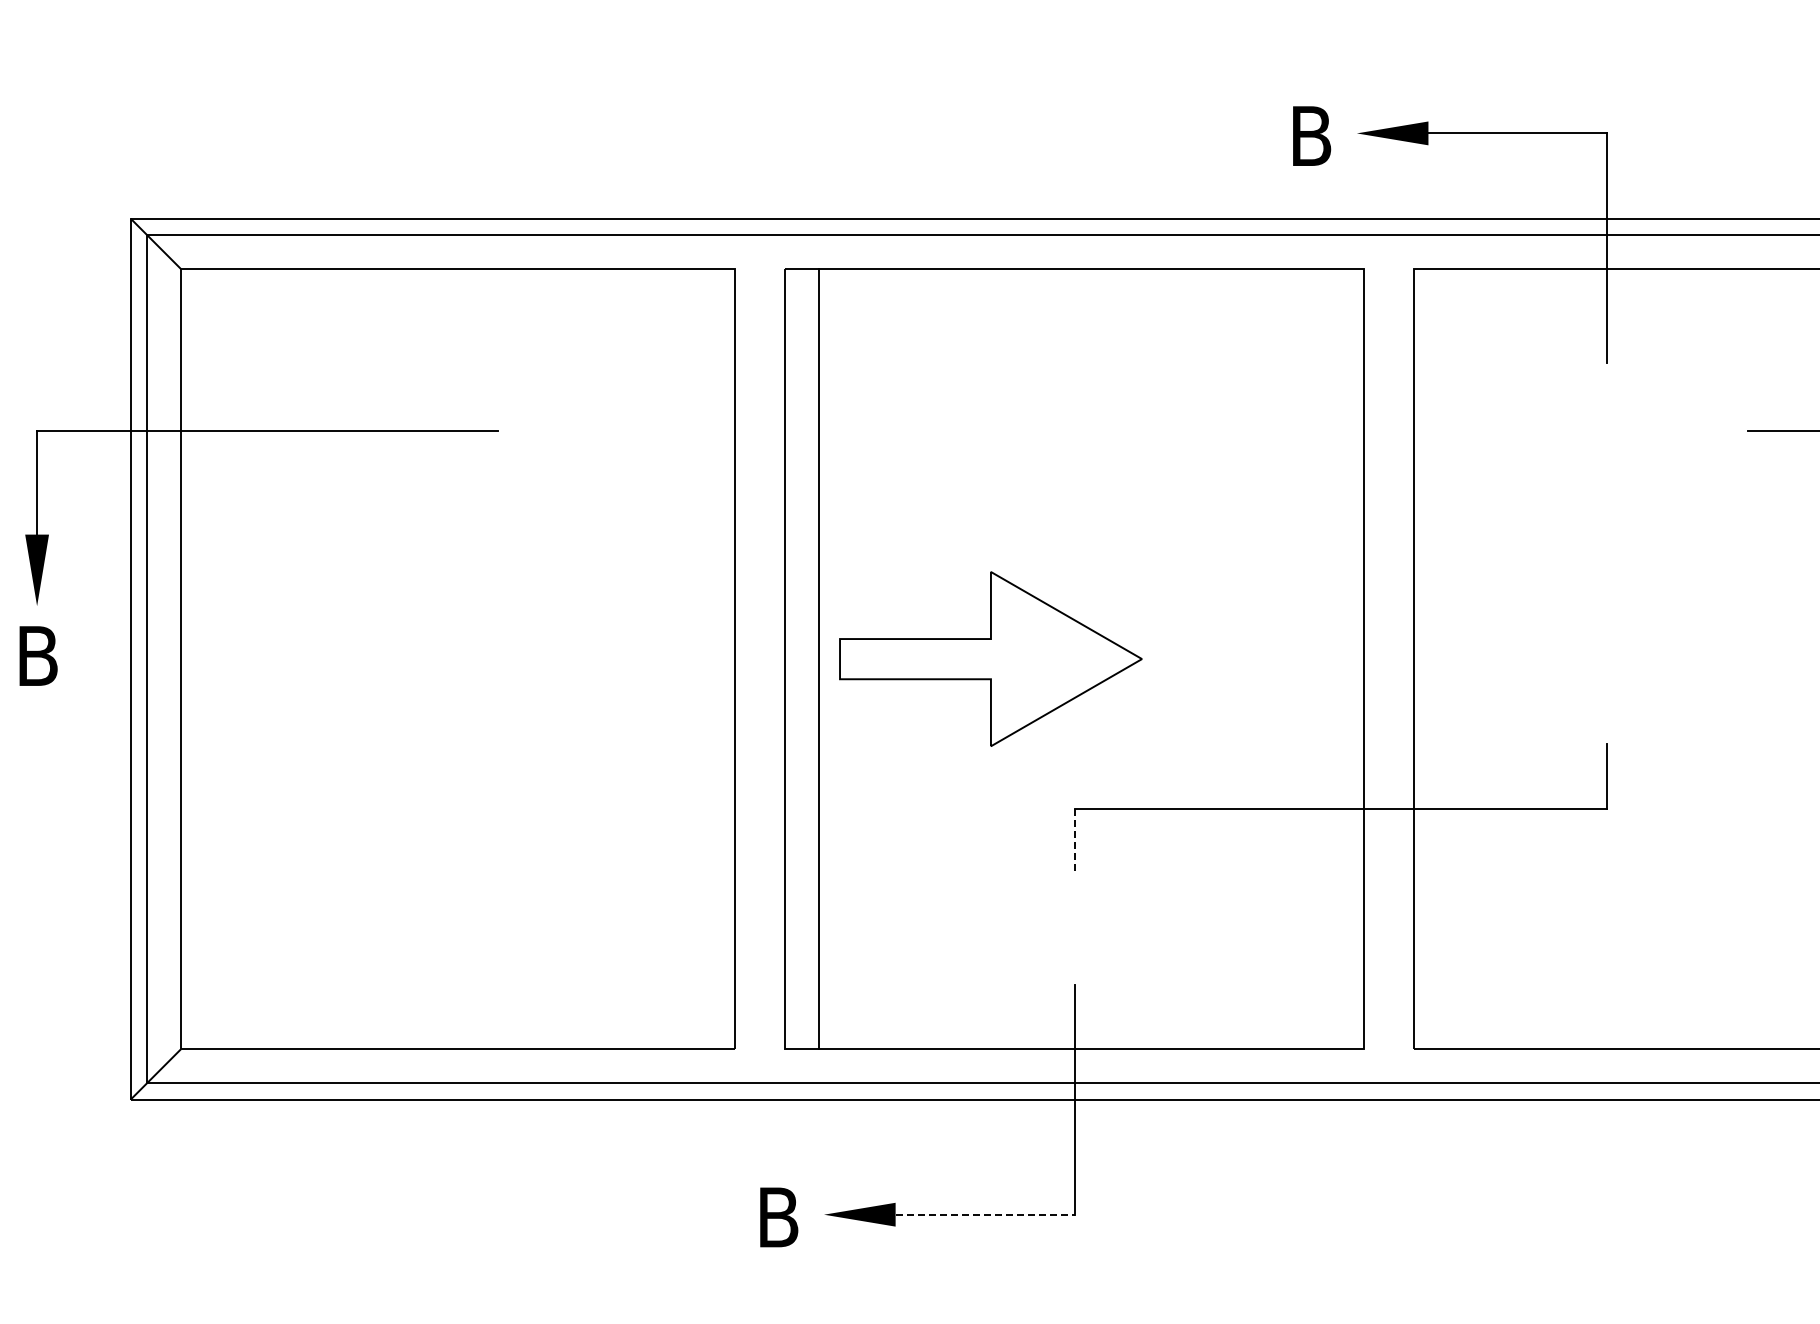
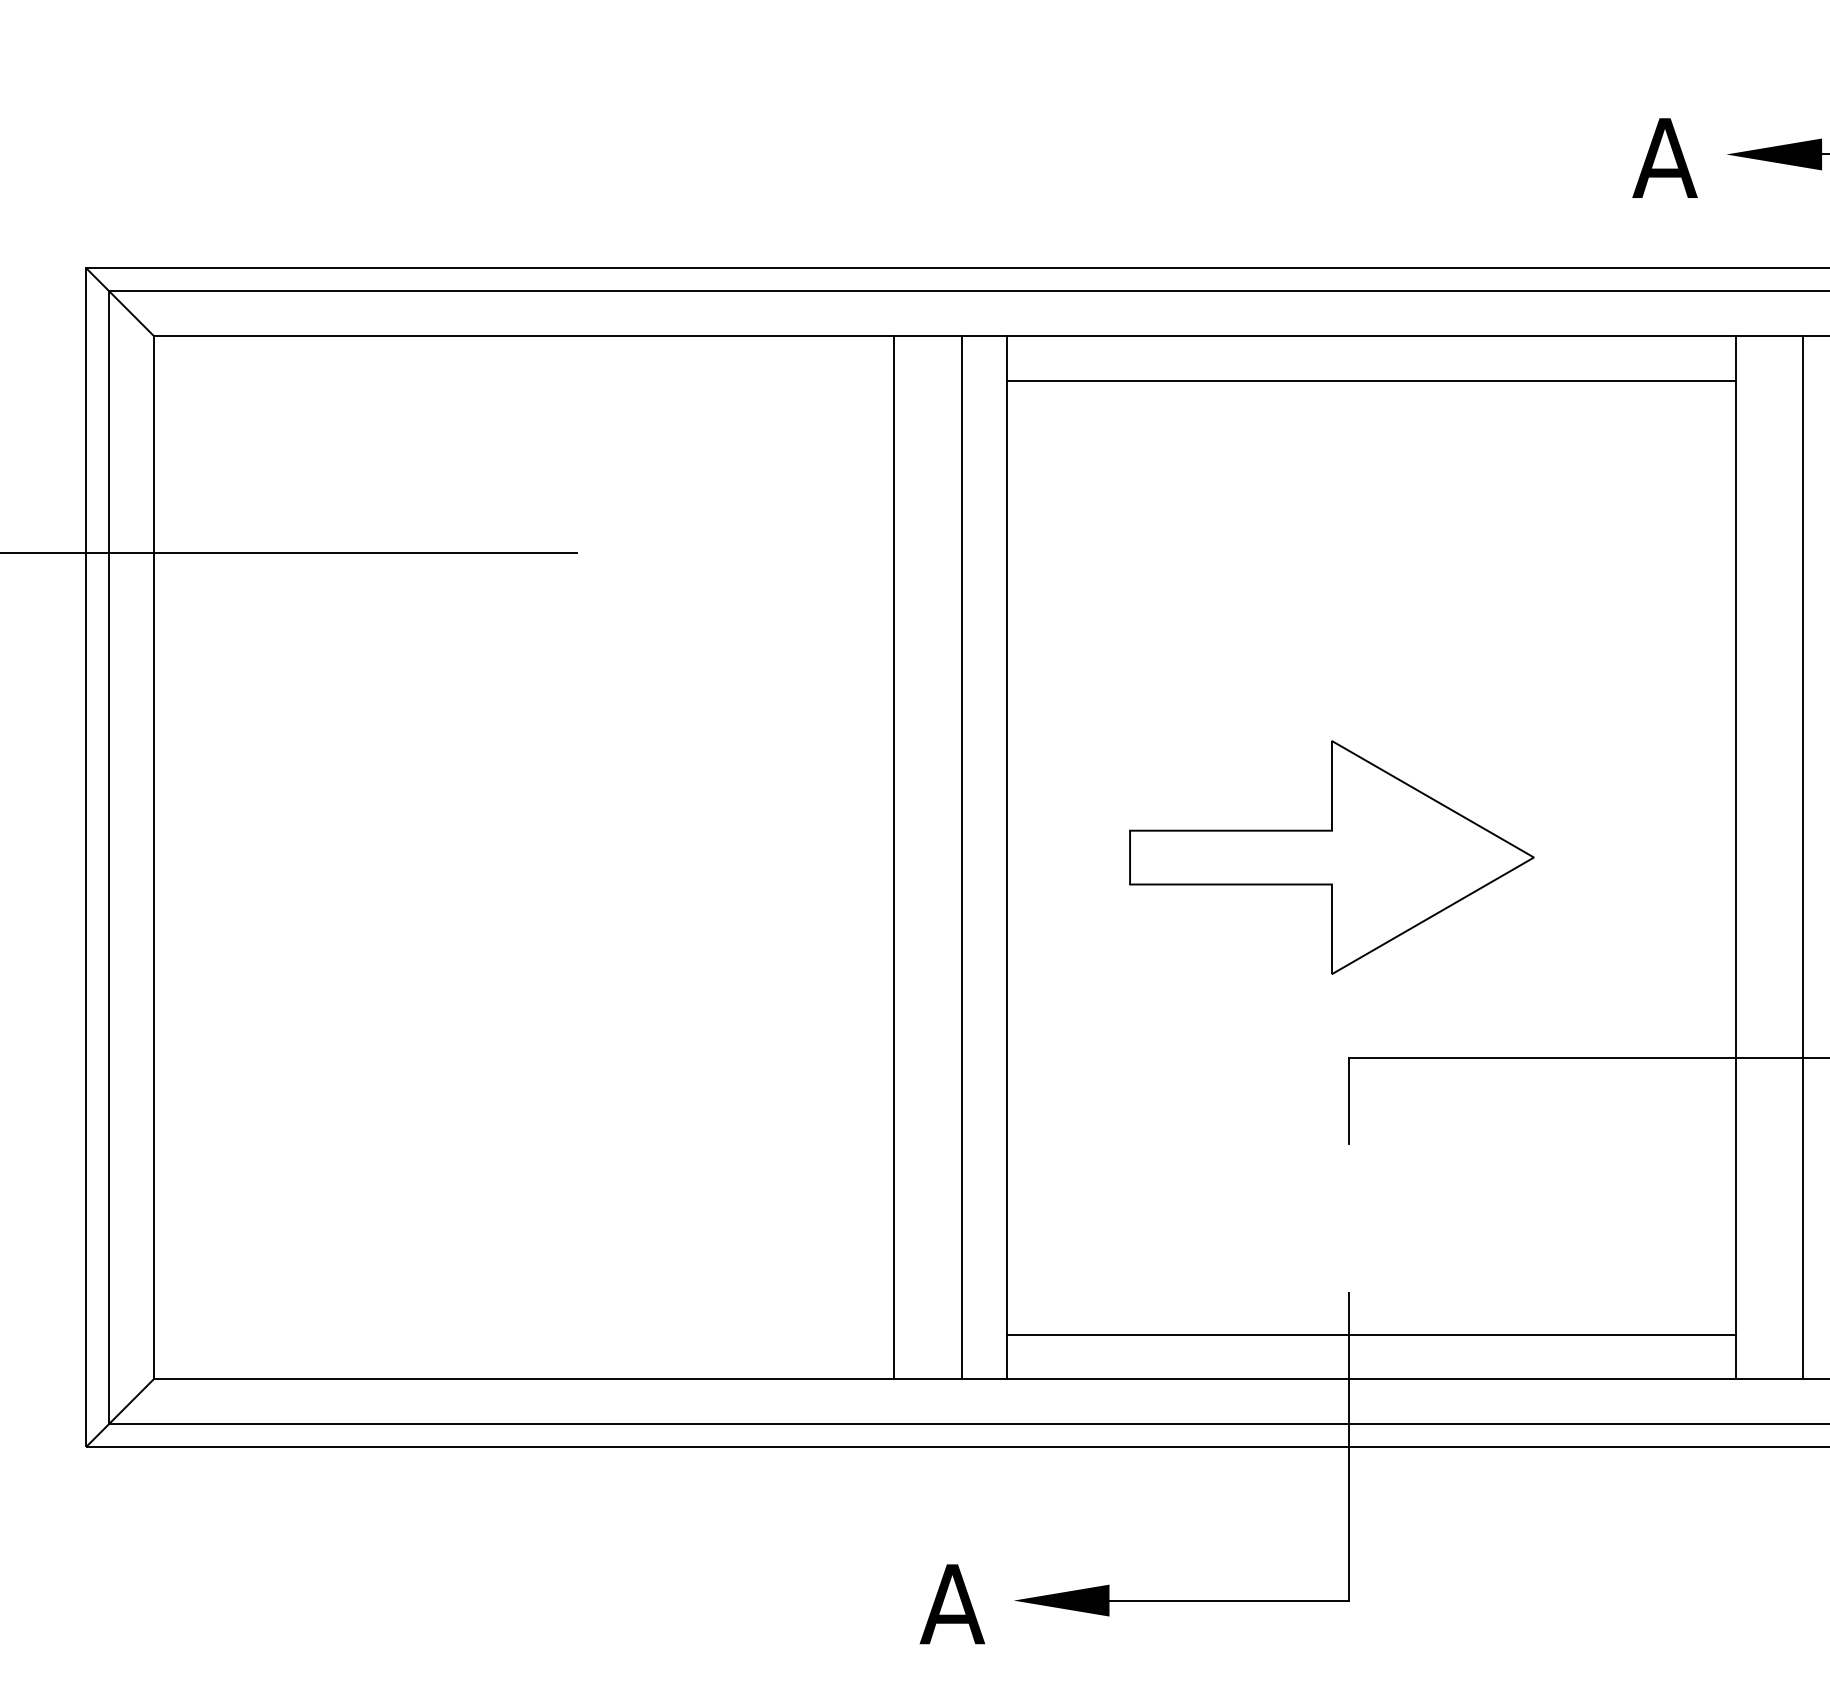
text: (1310, 135) -> (1664, 157), B -> A
line: (759, 268) -> (927, 335), added
line: (1389, 268) -> (1769, 335), added
line: (1091, 302) -> (1371, 380), added
part: (990, 658) -> (1331, 856), moved
line: (1074, 841) -> (1348, 1101), dashed -> solid
line: (1091, 1015) -> (1371, 1334), added
line: (759, 1049) -> (927, 1379), added
line: (1389, 1049) -> (1769, 1379), added
line: (985, 1214) -> (1229, 1600), dashed -> solid
text: (777, 1217) -> (951, 1604), B -> A

